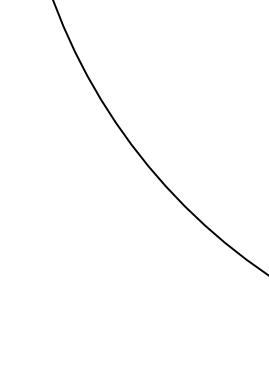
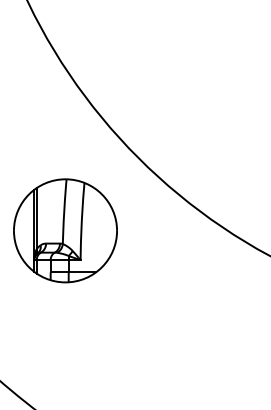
part: (79, 243) -> (65, 230), added

